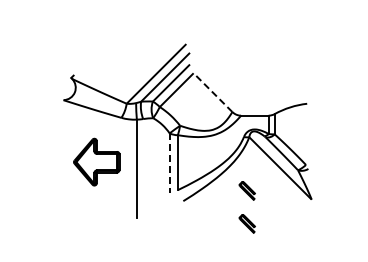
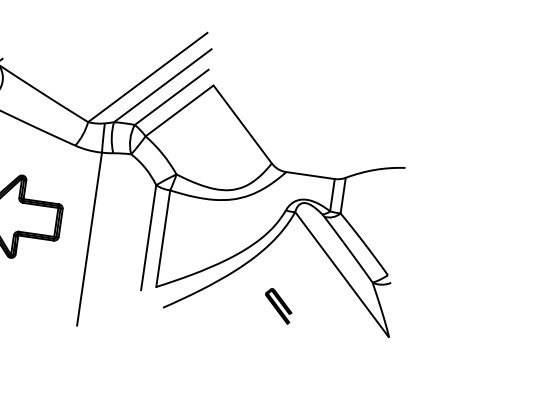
line: (212, 92) -> (241, 124), dashed -> solid
line: (169, 163) -> (148, 238), dashed -> solid
part: (246, 223) -> (268, 363), removed

